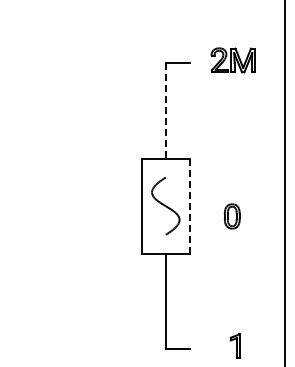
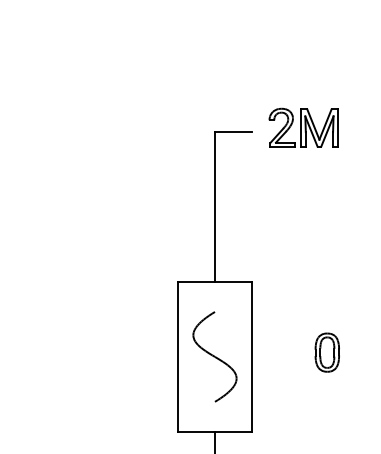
part: (232, 60) -> (302, 127), moved
line: (165, 110) -> (214, 206), dashed -> solid
line: (189, 206) -> (252, 357), dashed -> solid
part: (231, 216) -> (326, 352), moved

